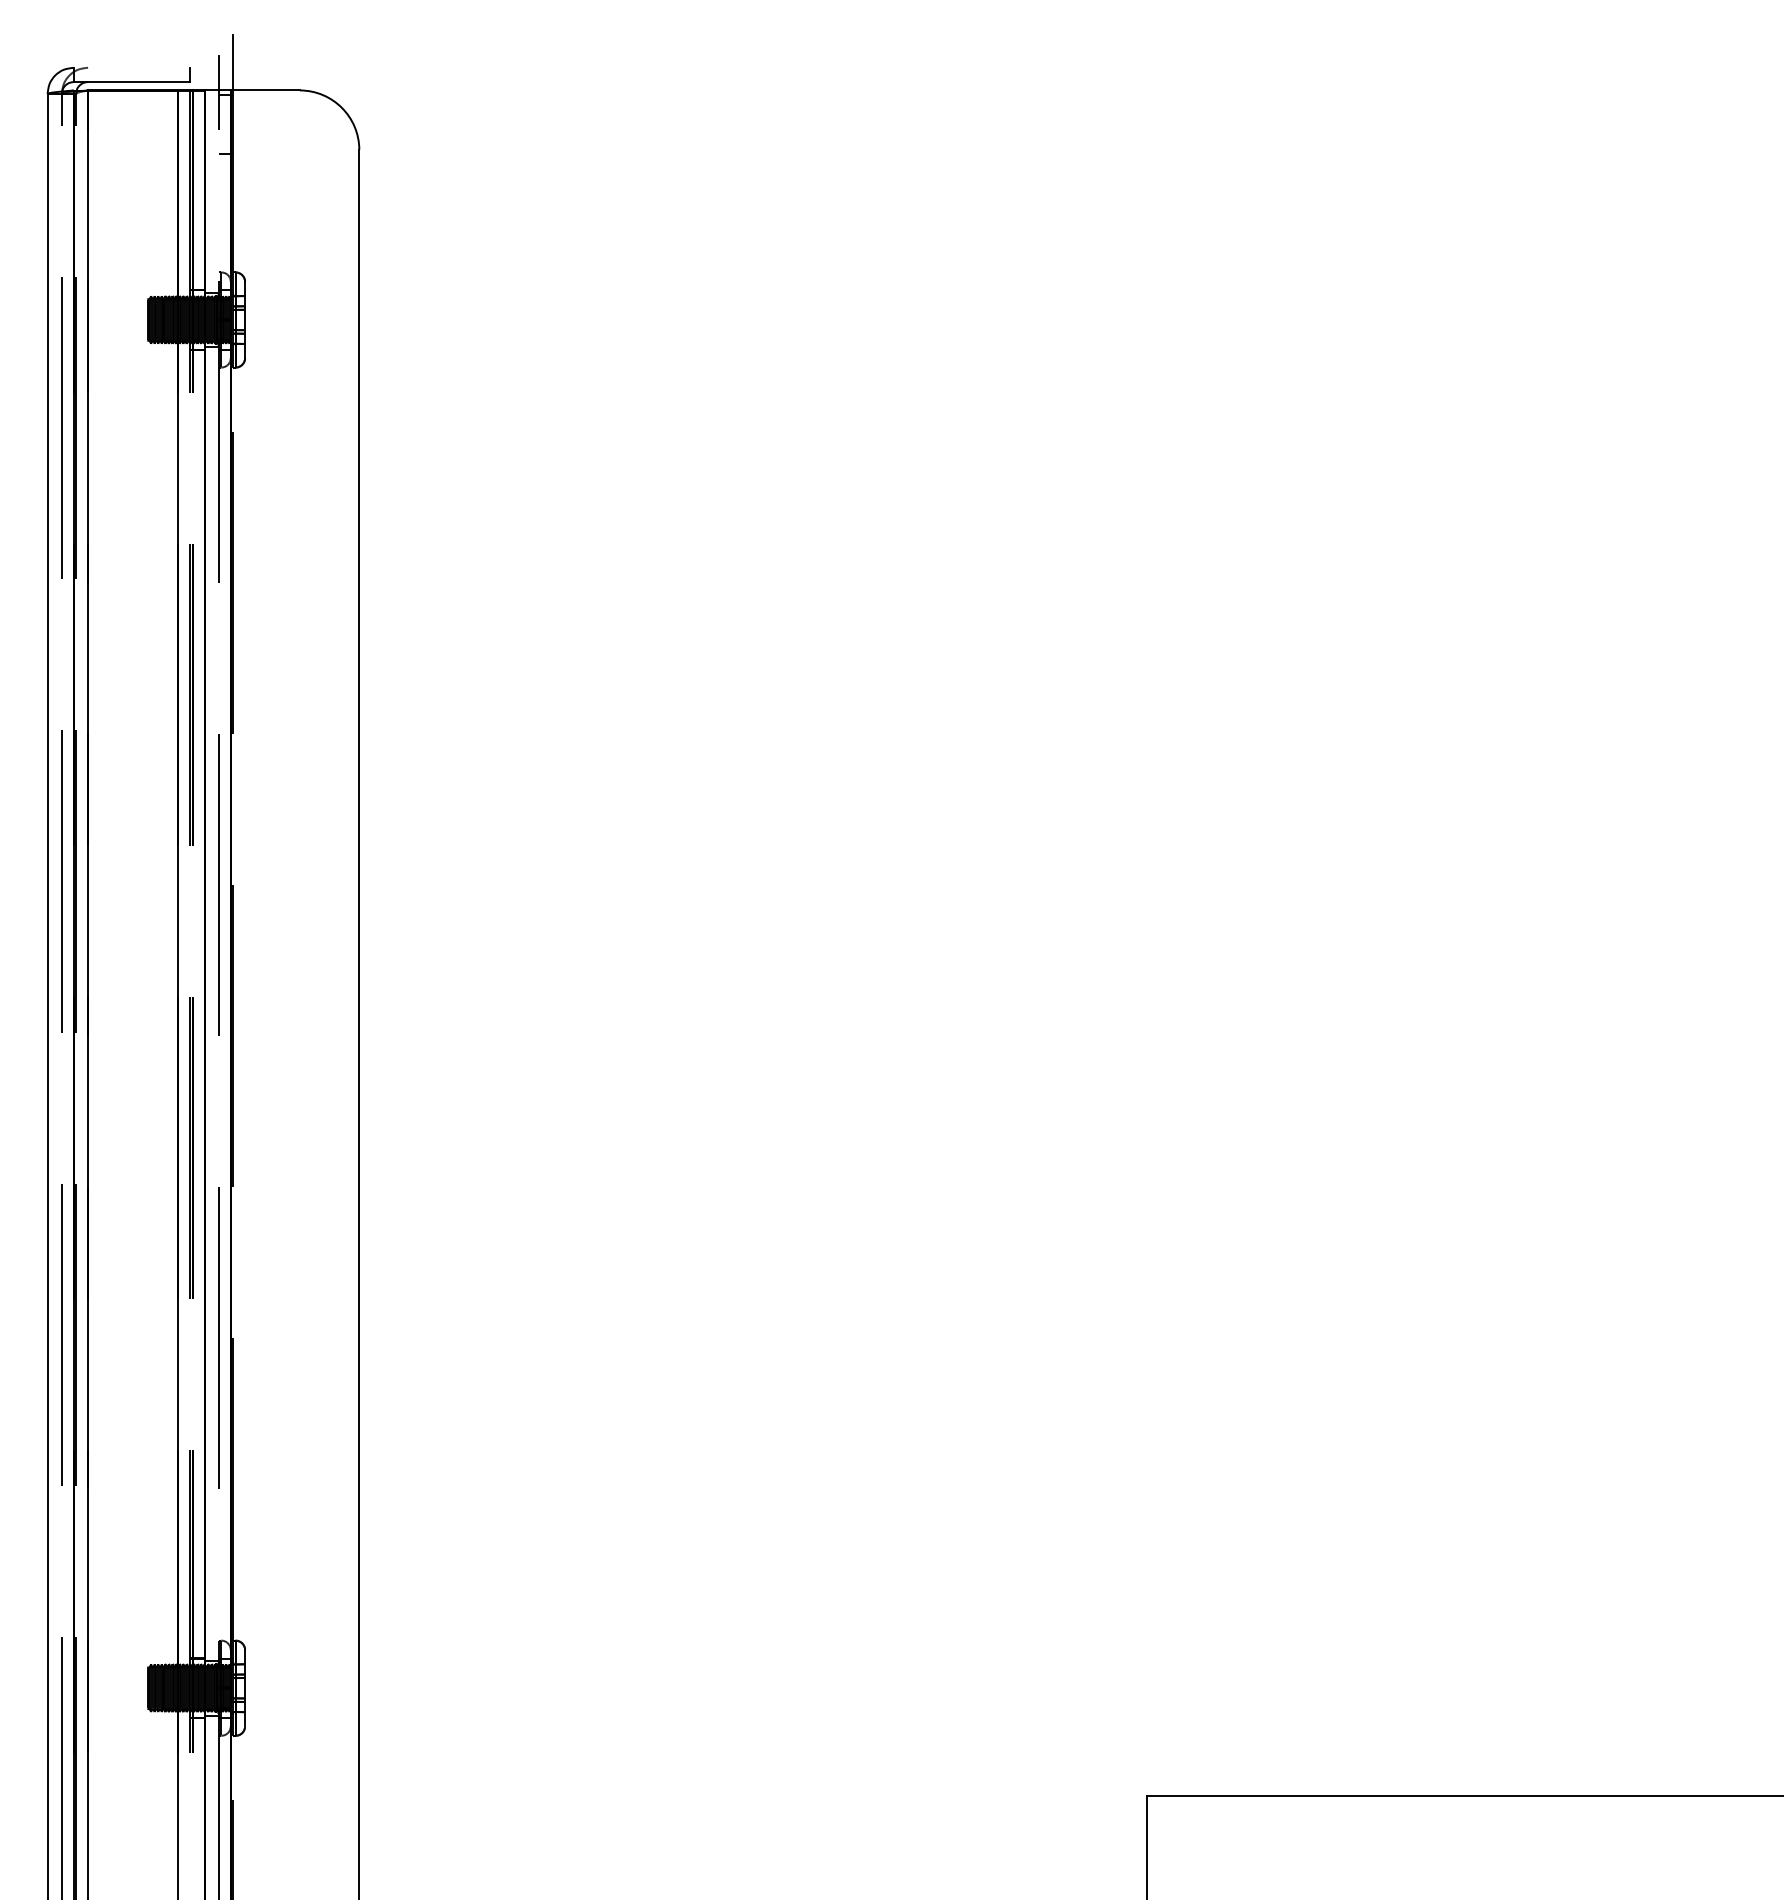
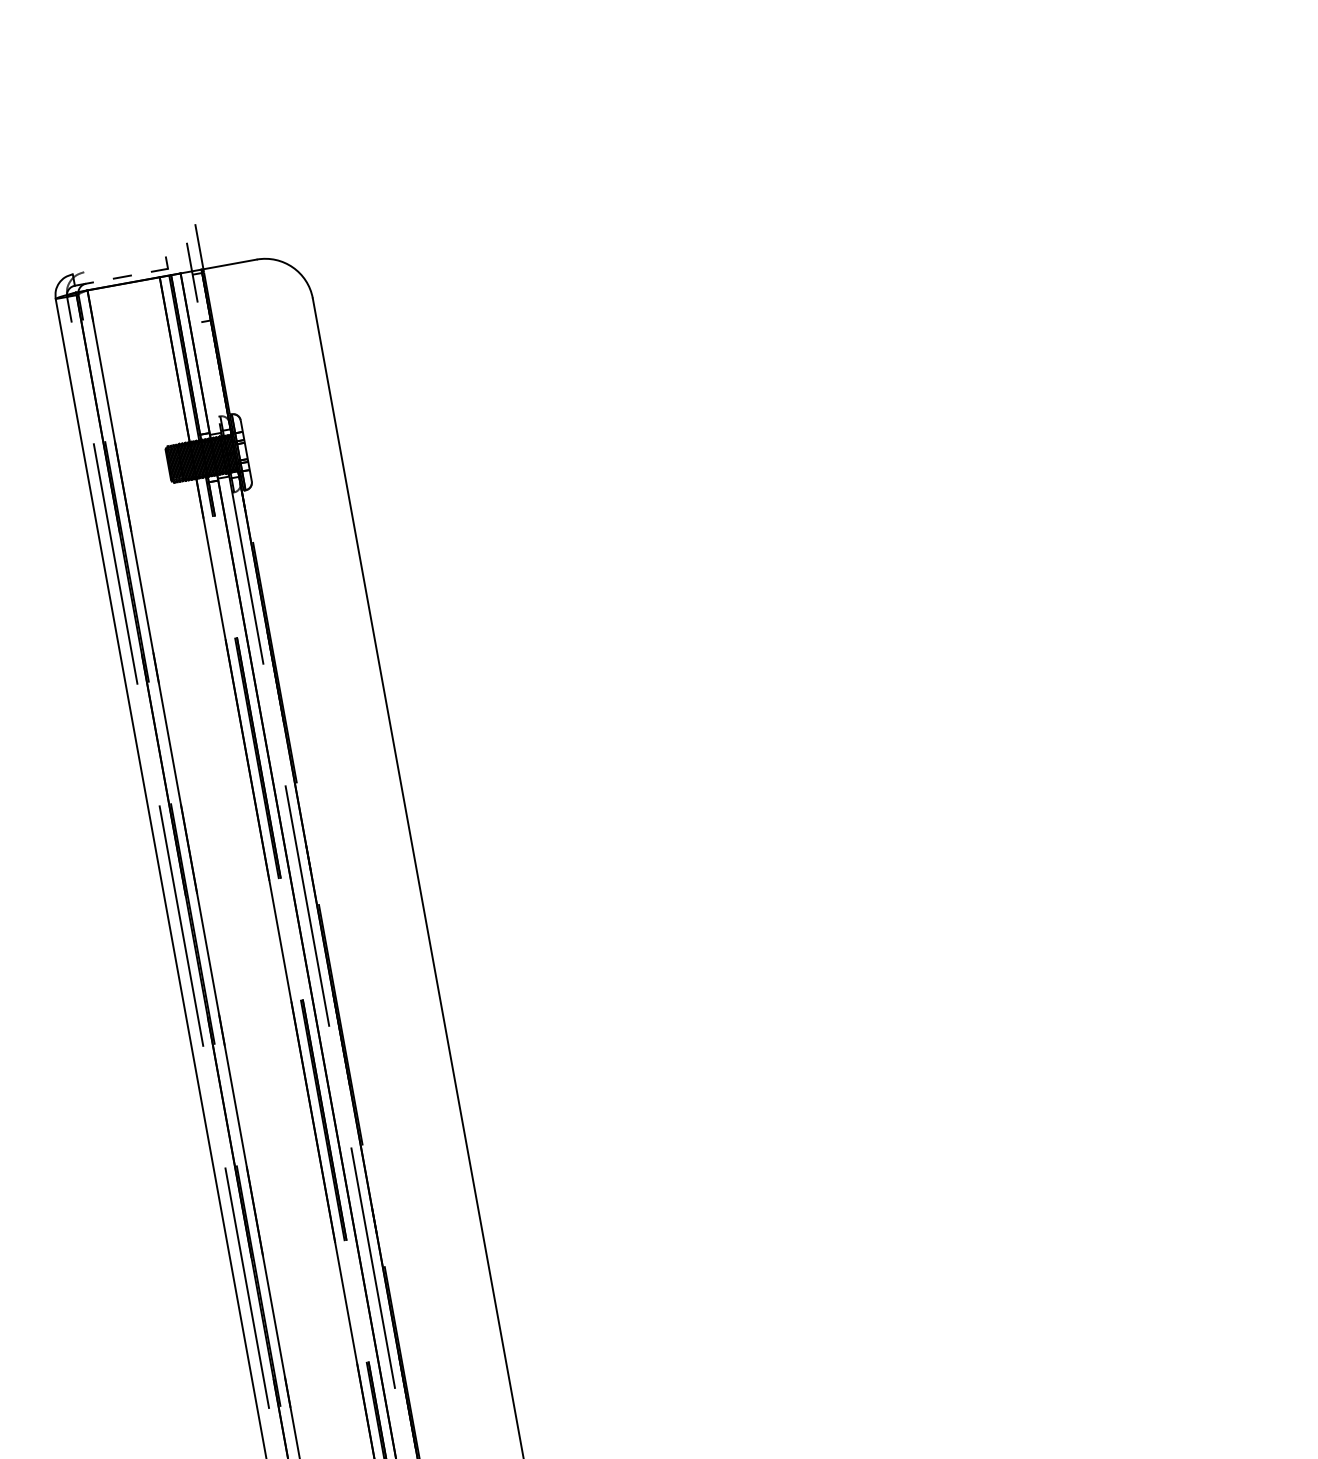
line: (132, 82) -> (121, 277), solid -> dashed

